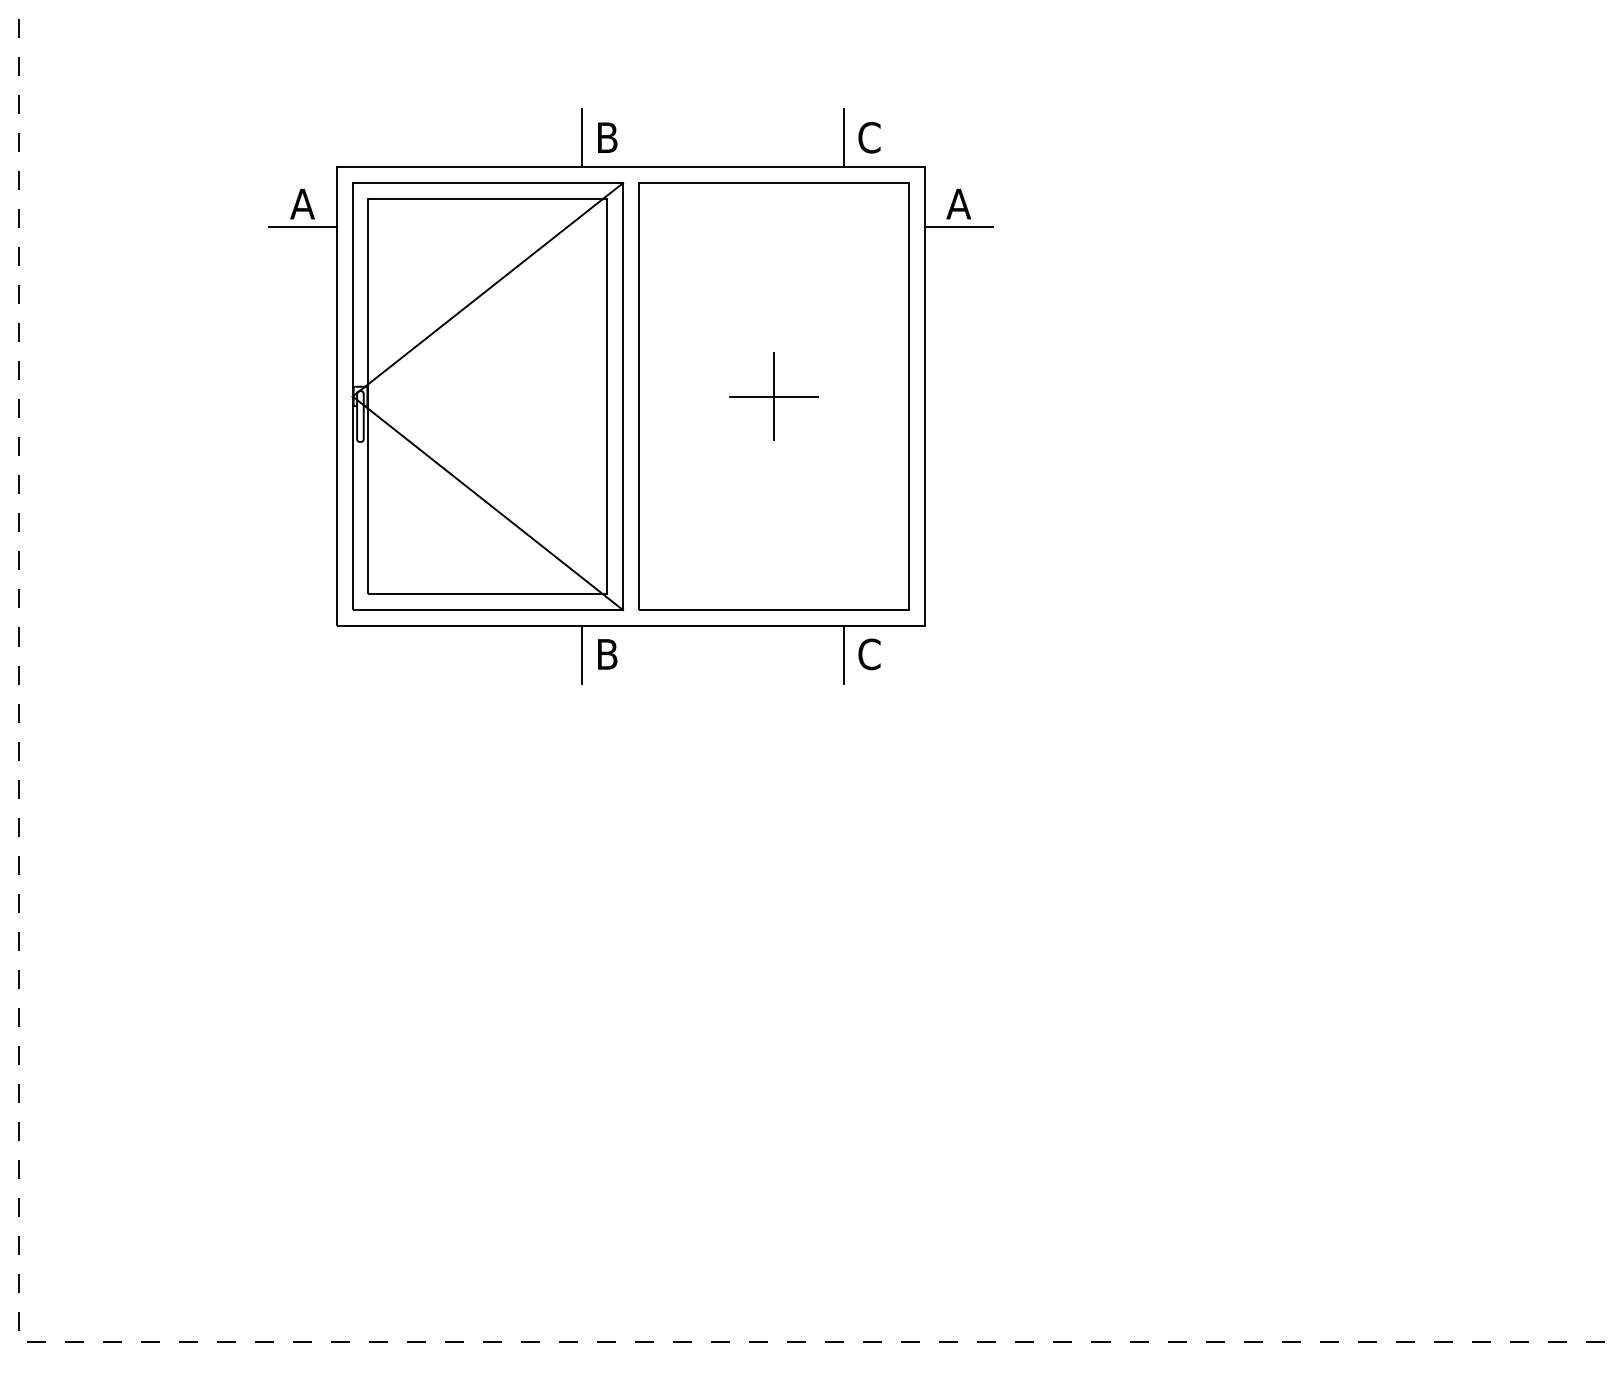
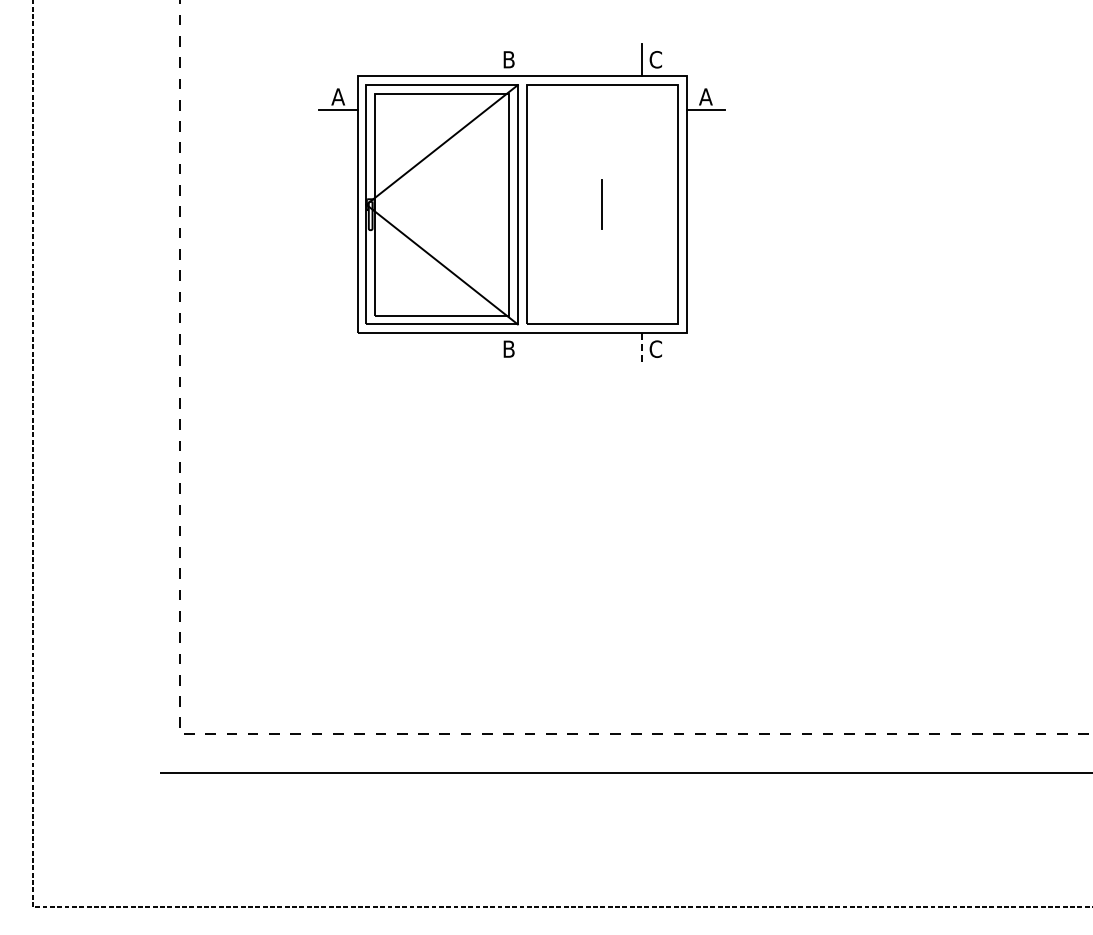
line: (581, 137) -> (494, 59), removed
line: (772, 396) -> (601, 204), removed
line: (581, 654) -> (494, 349), removed
line: (843, 654) -> (641, 349), solid -> dashed

